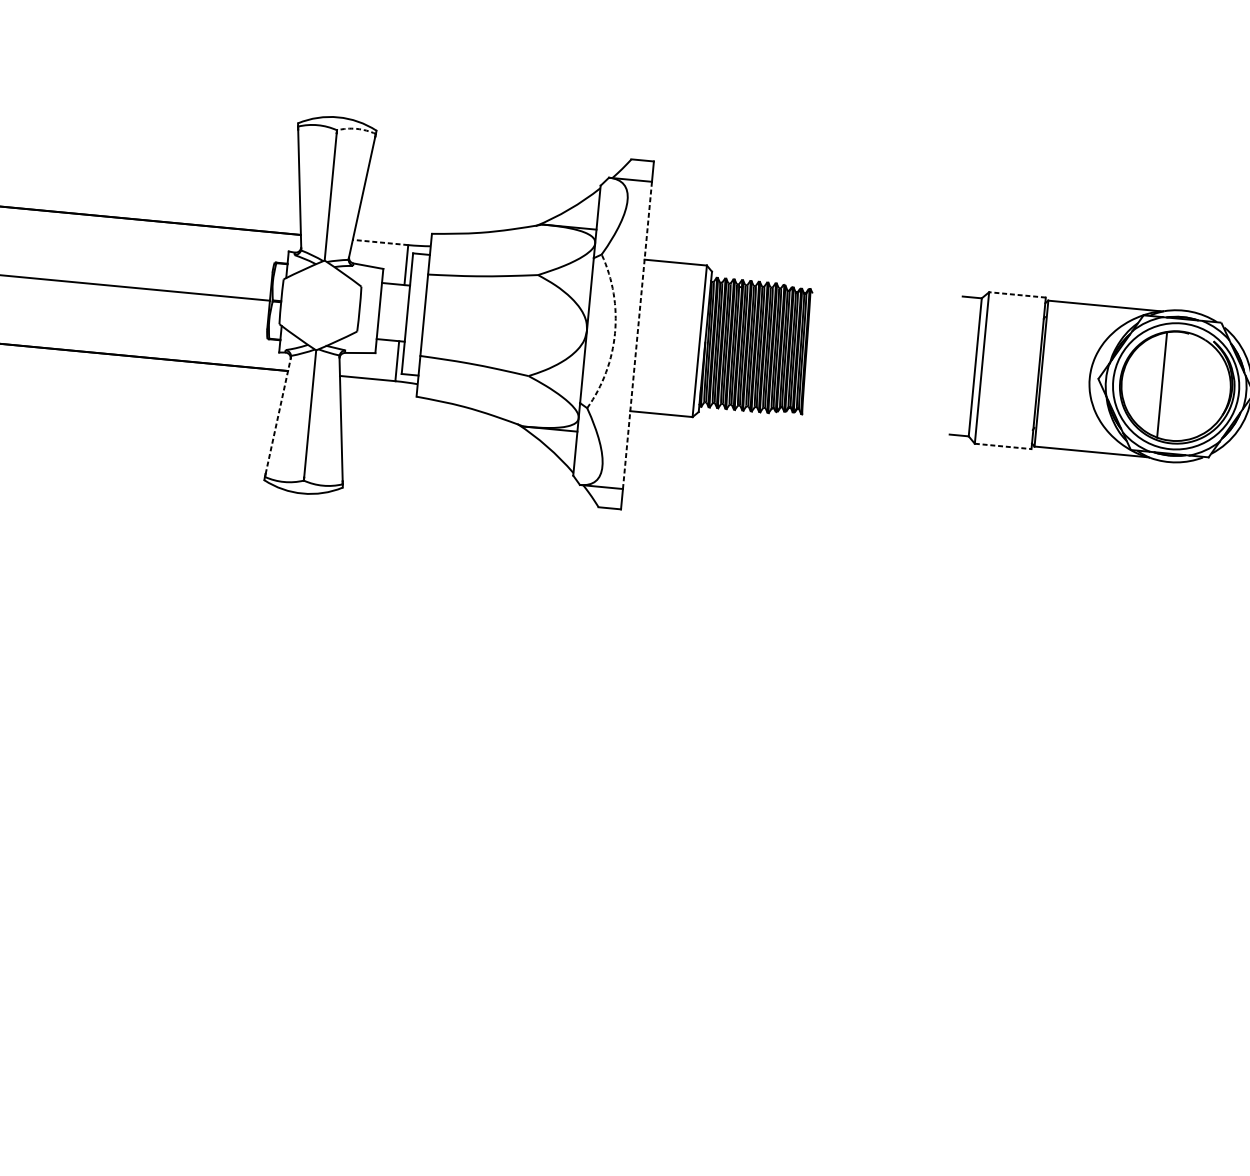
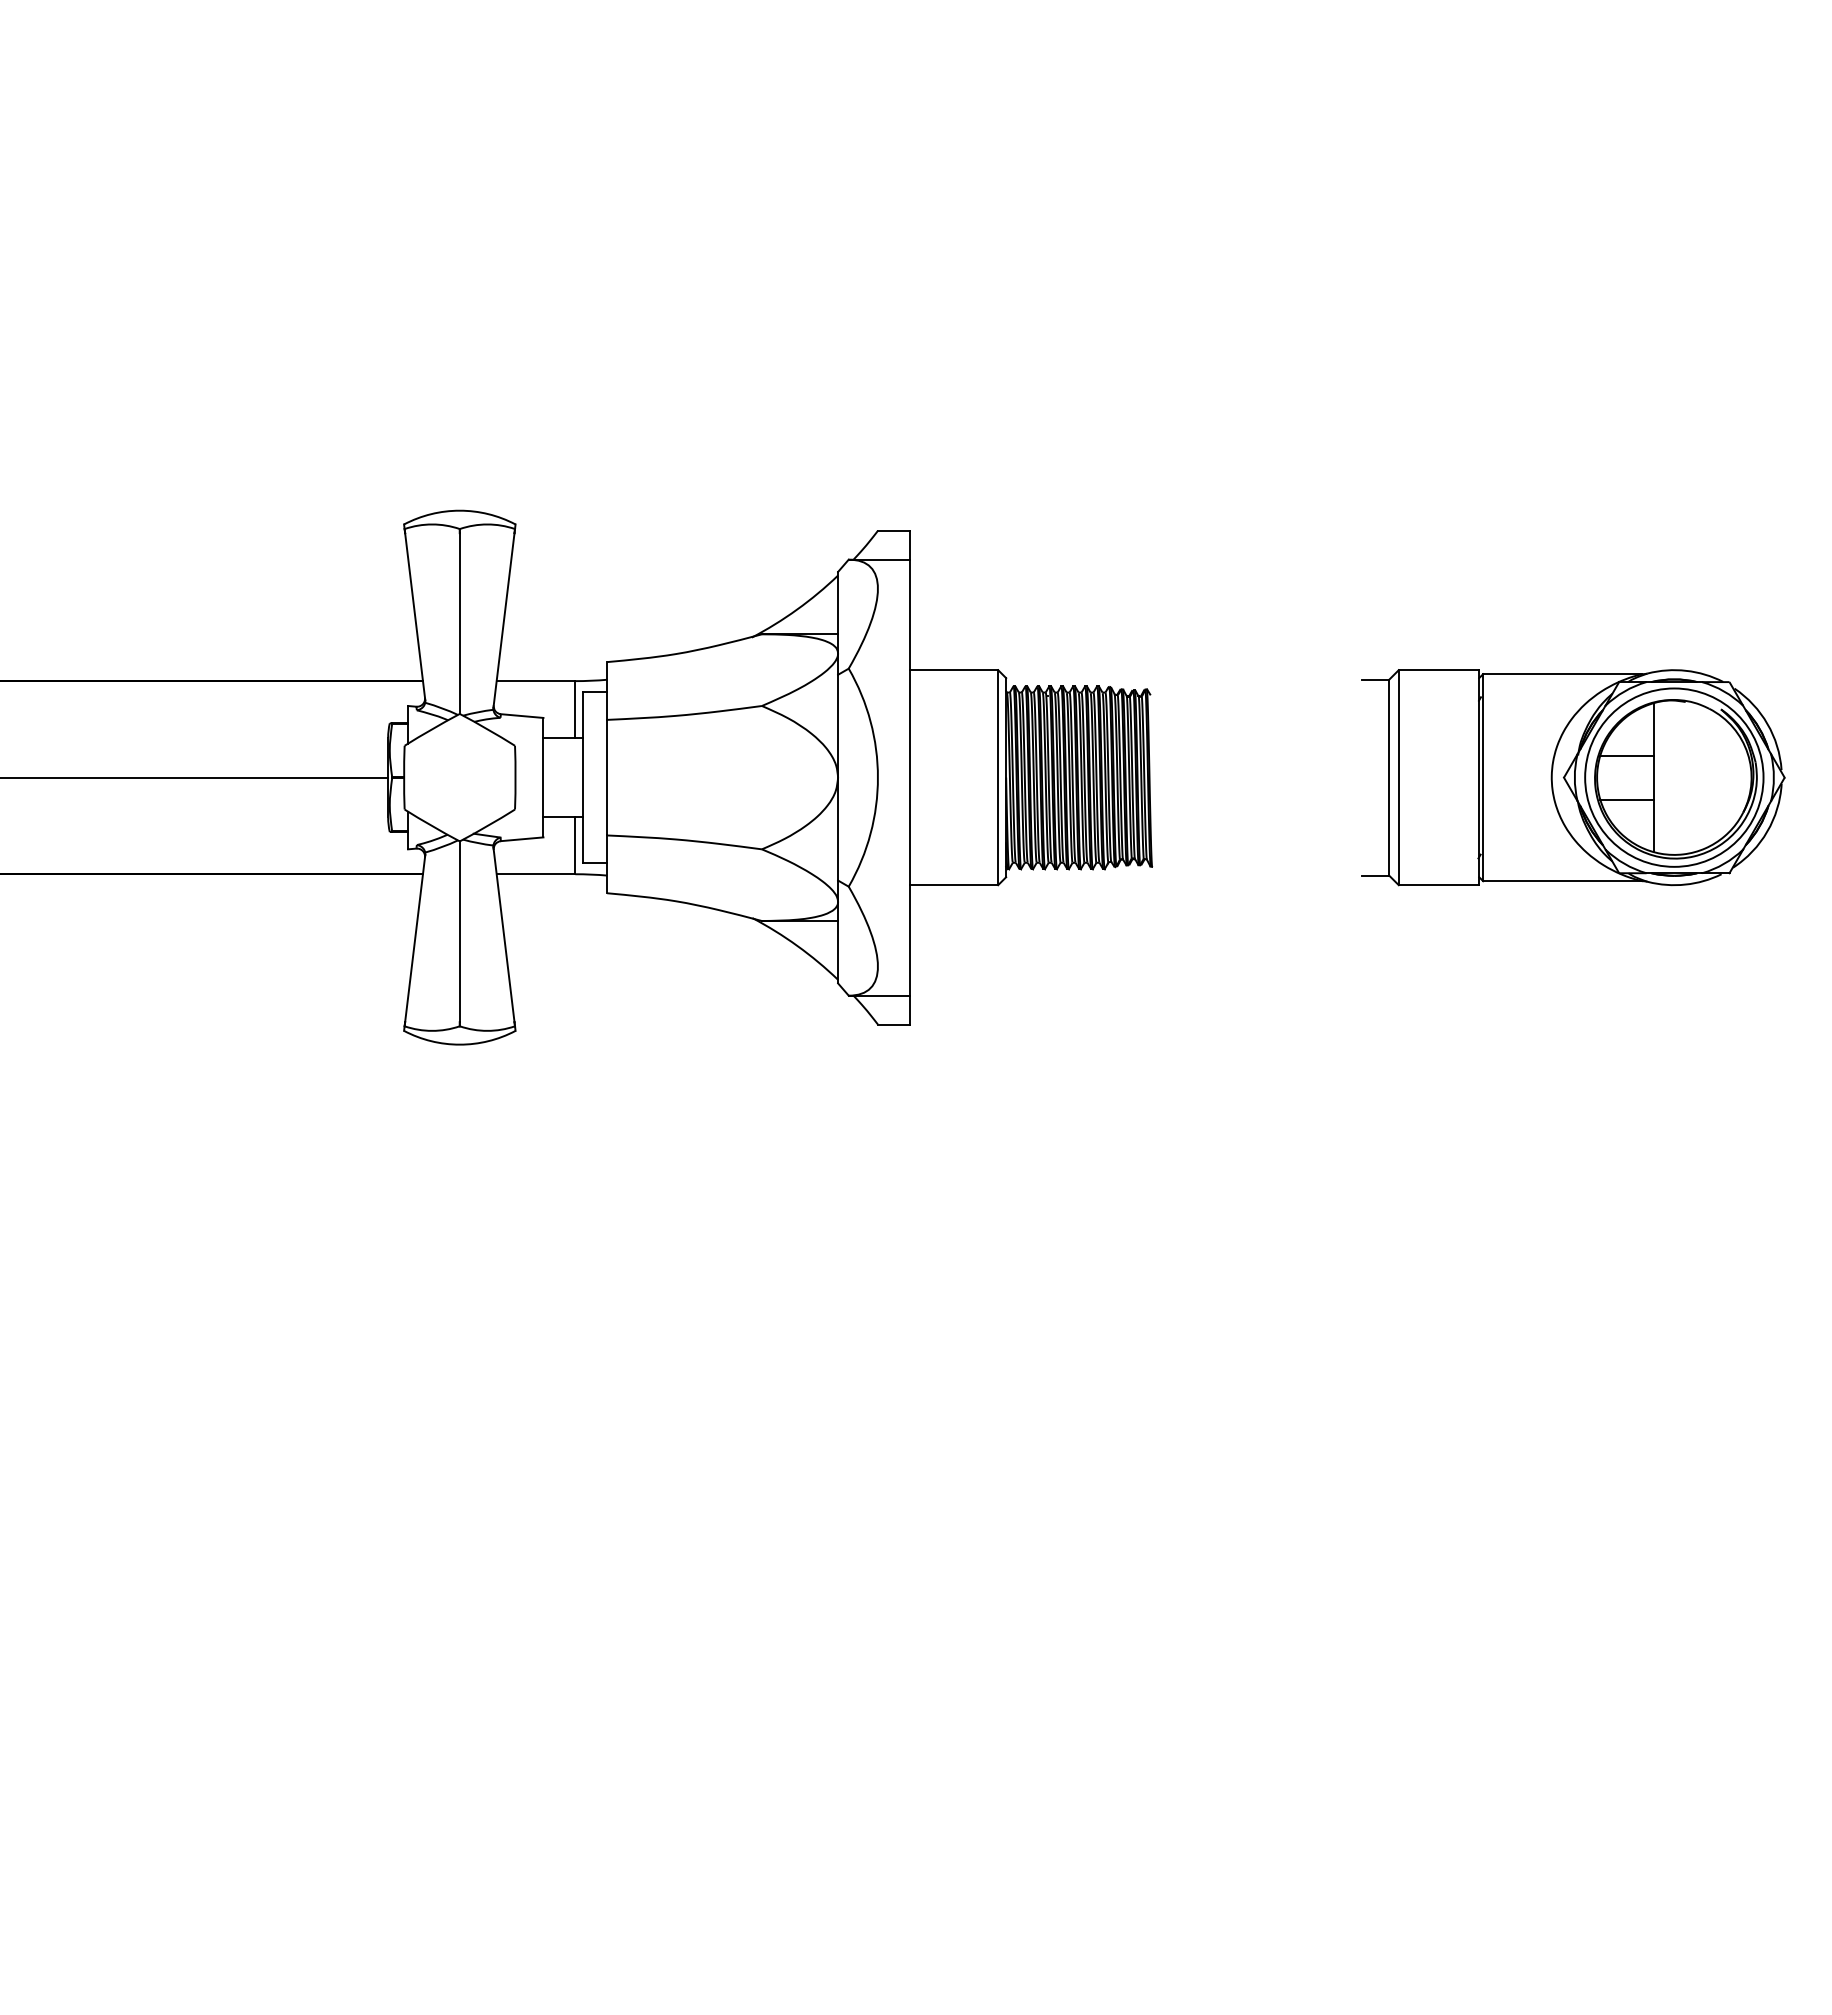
arc: (356, 128) -> (487, 524), dashed -> solid
line: (380, 242) -> (535, 681), dashed -> solid
line: (1017, 295) -> (1438, 670), dashed -> solid
arc: (614, 333) -> (877, 777), dashed -> solid
line: (637, 335) -> (909, 778), dashed -> solid
line: (1144, 367) -> (1627, 755), added
line: (1141, 398) -> (1627, 799), added
line: (278, 415) -> (415, 938), dashed -> solid
line: (1003, 446) -> (1439, 885), dashed -> solid

